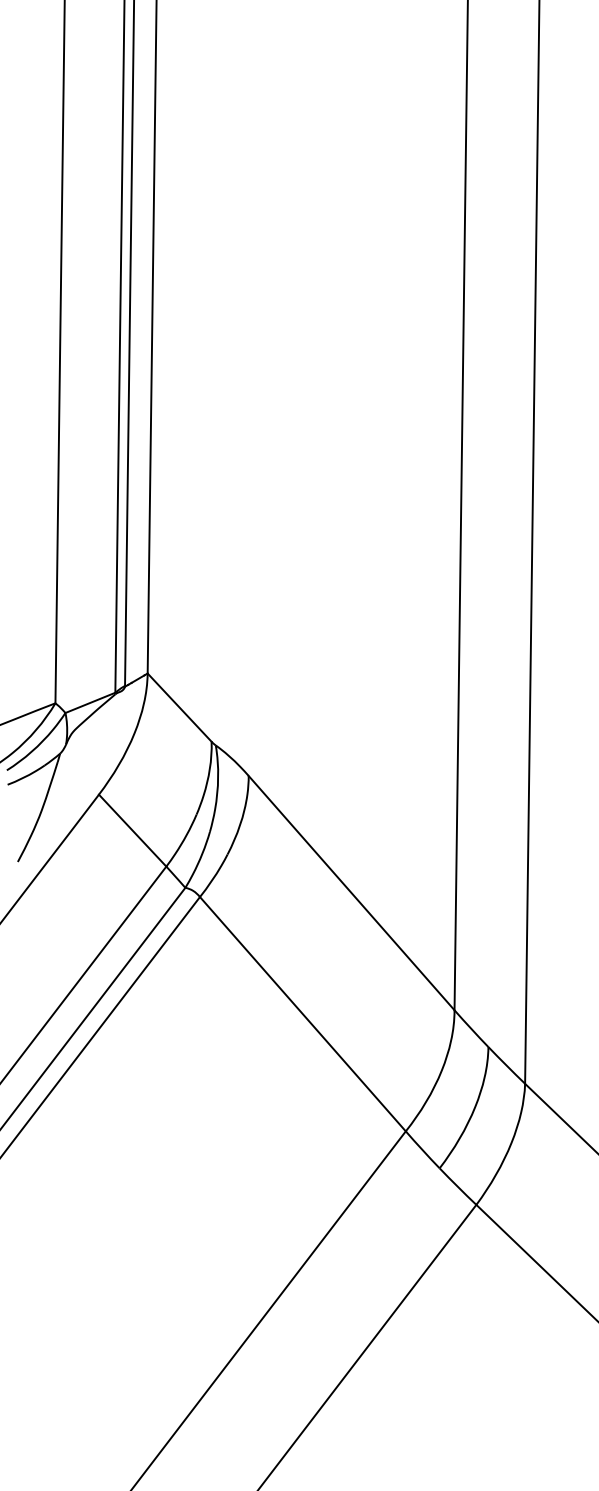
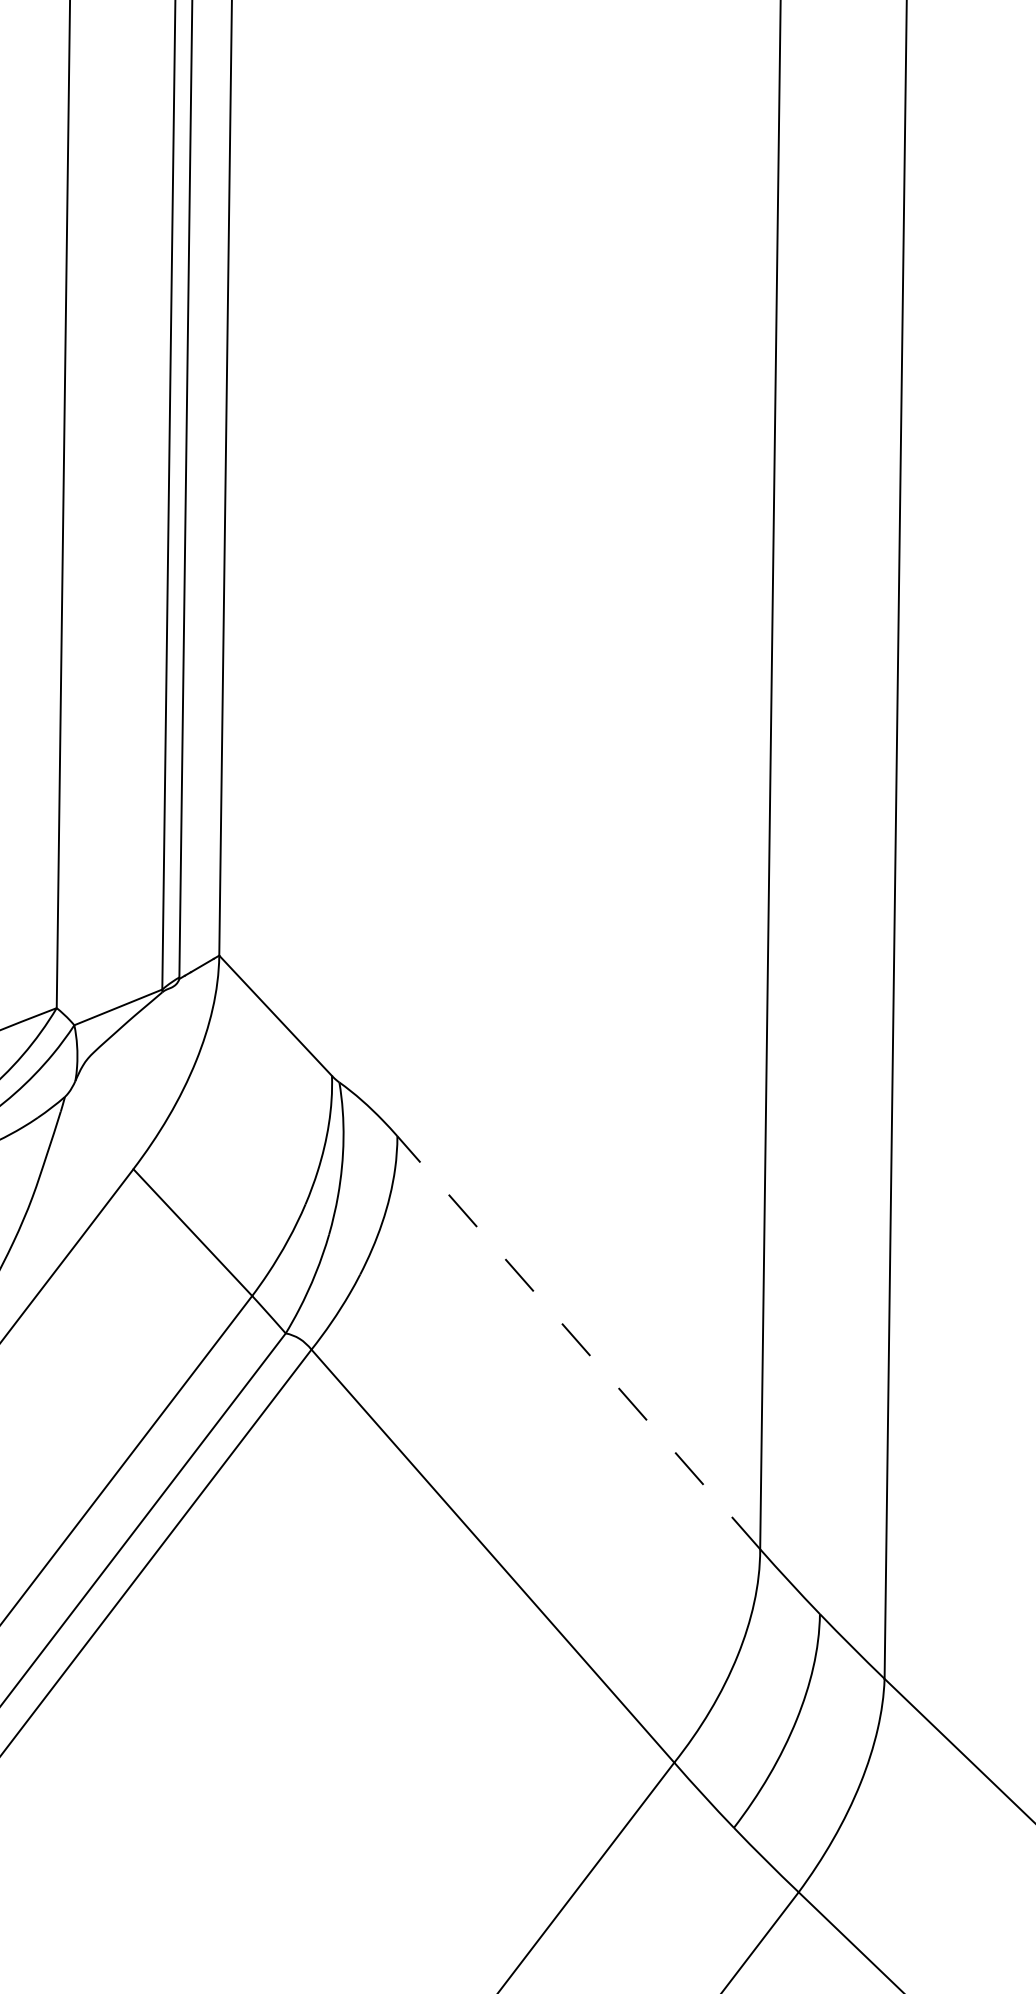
line: (351, 893) -> (578, 1343), solid -> dashed

